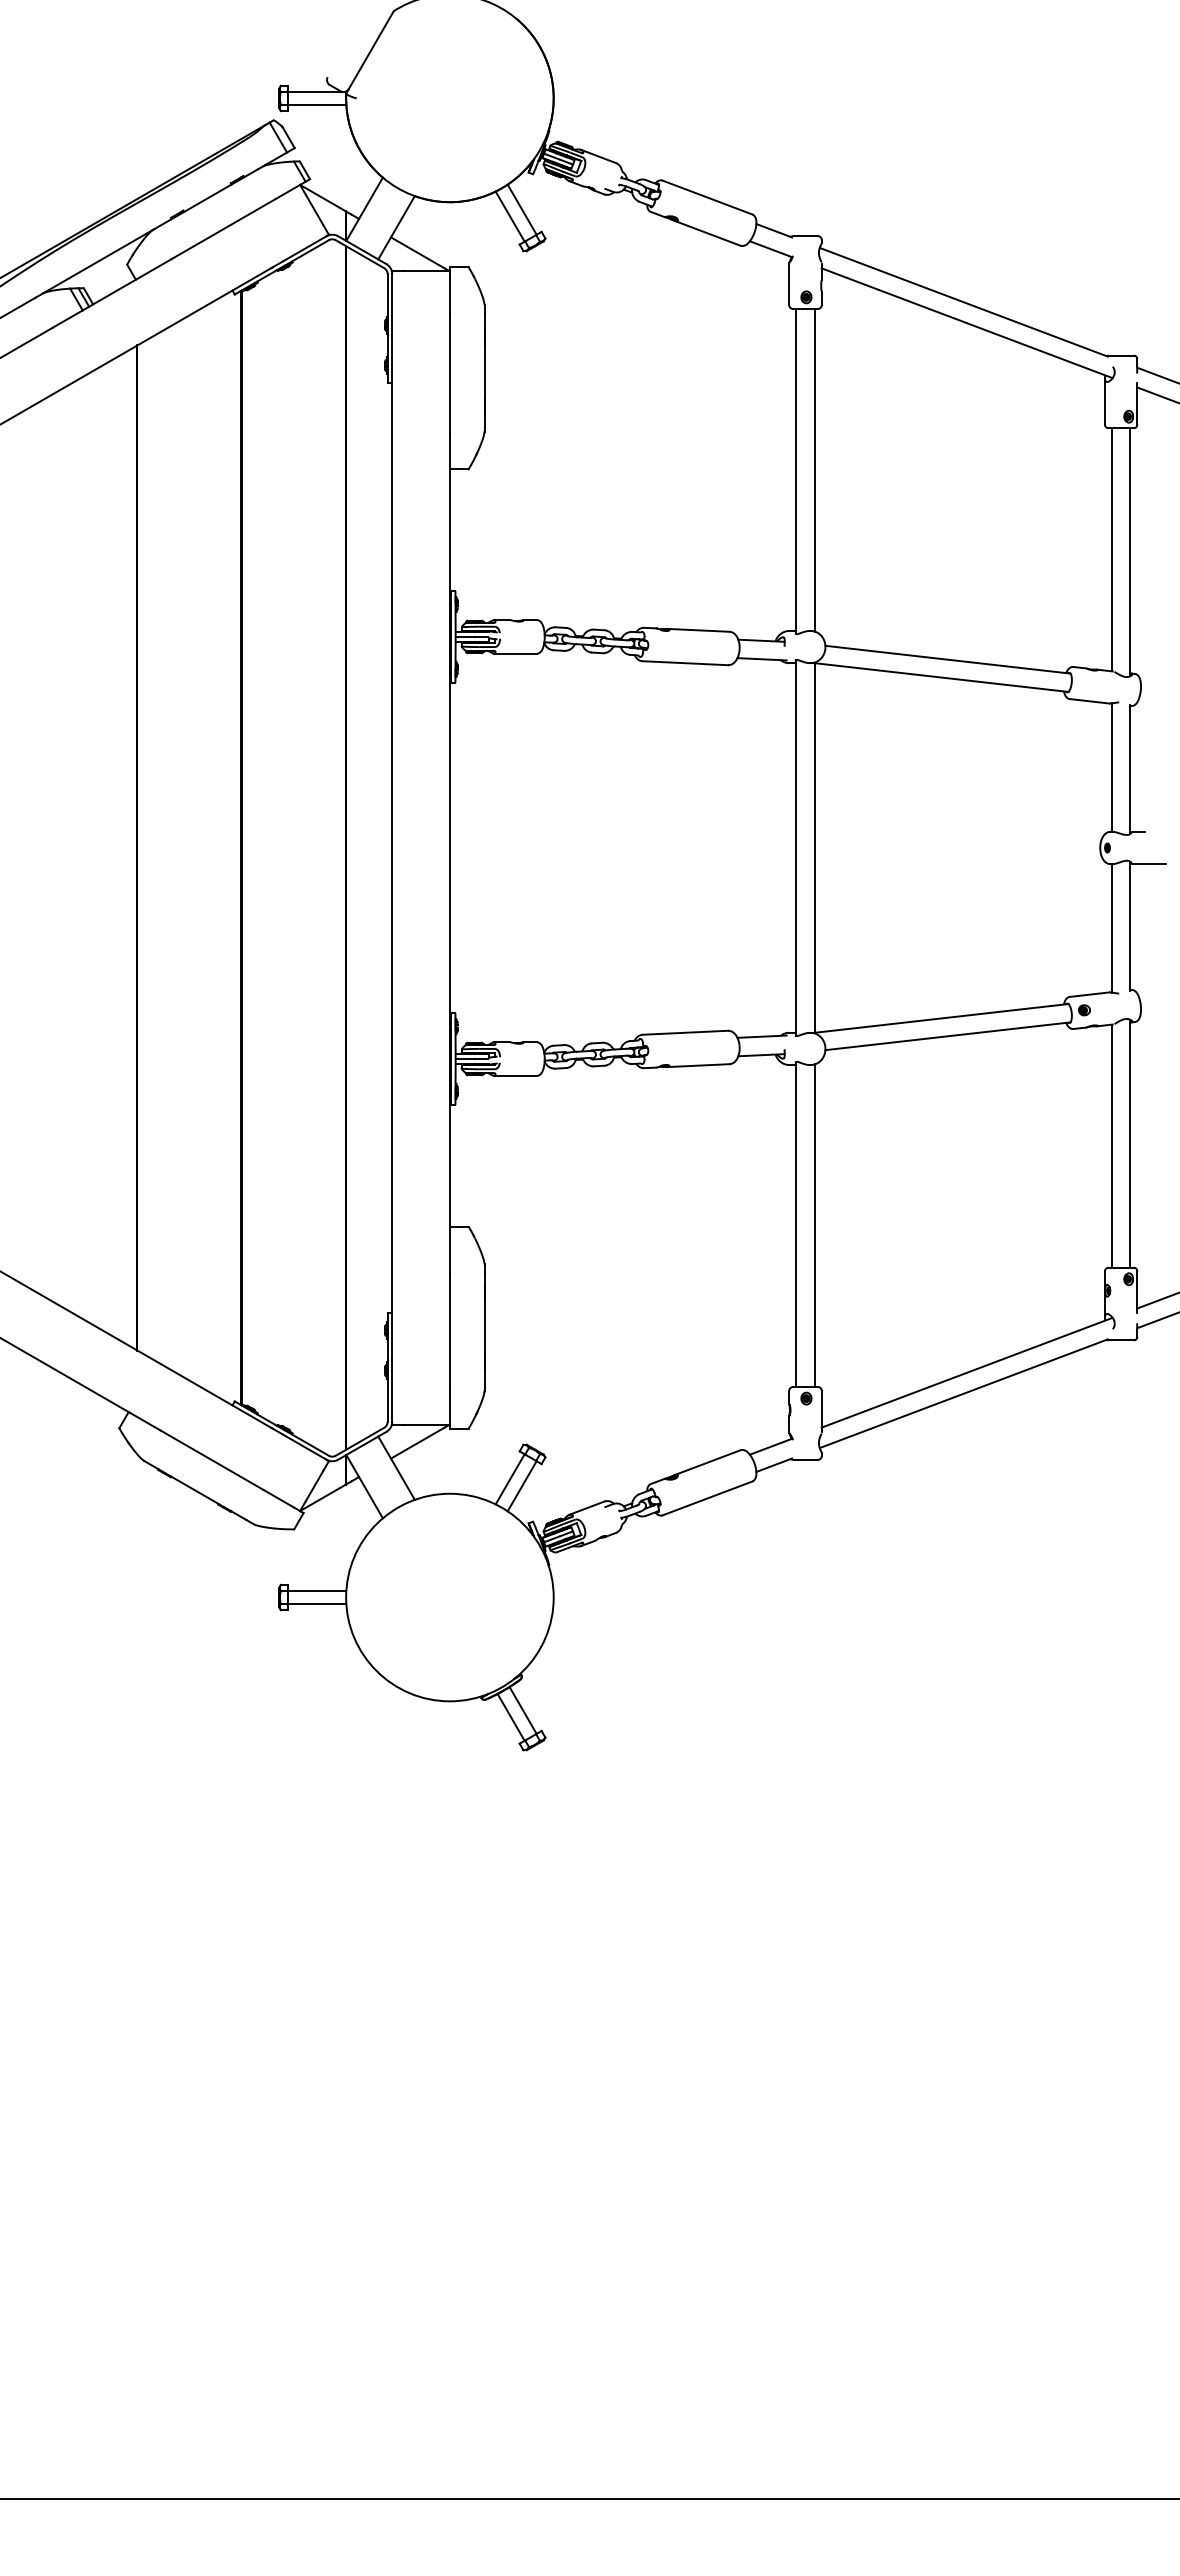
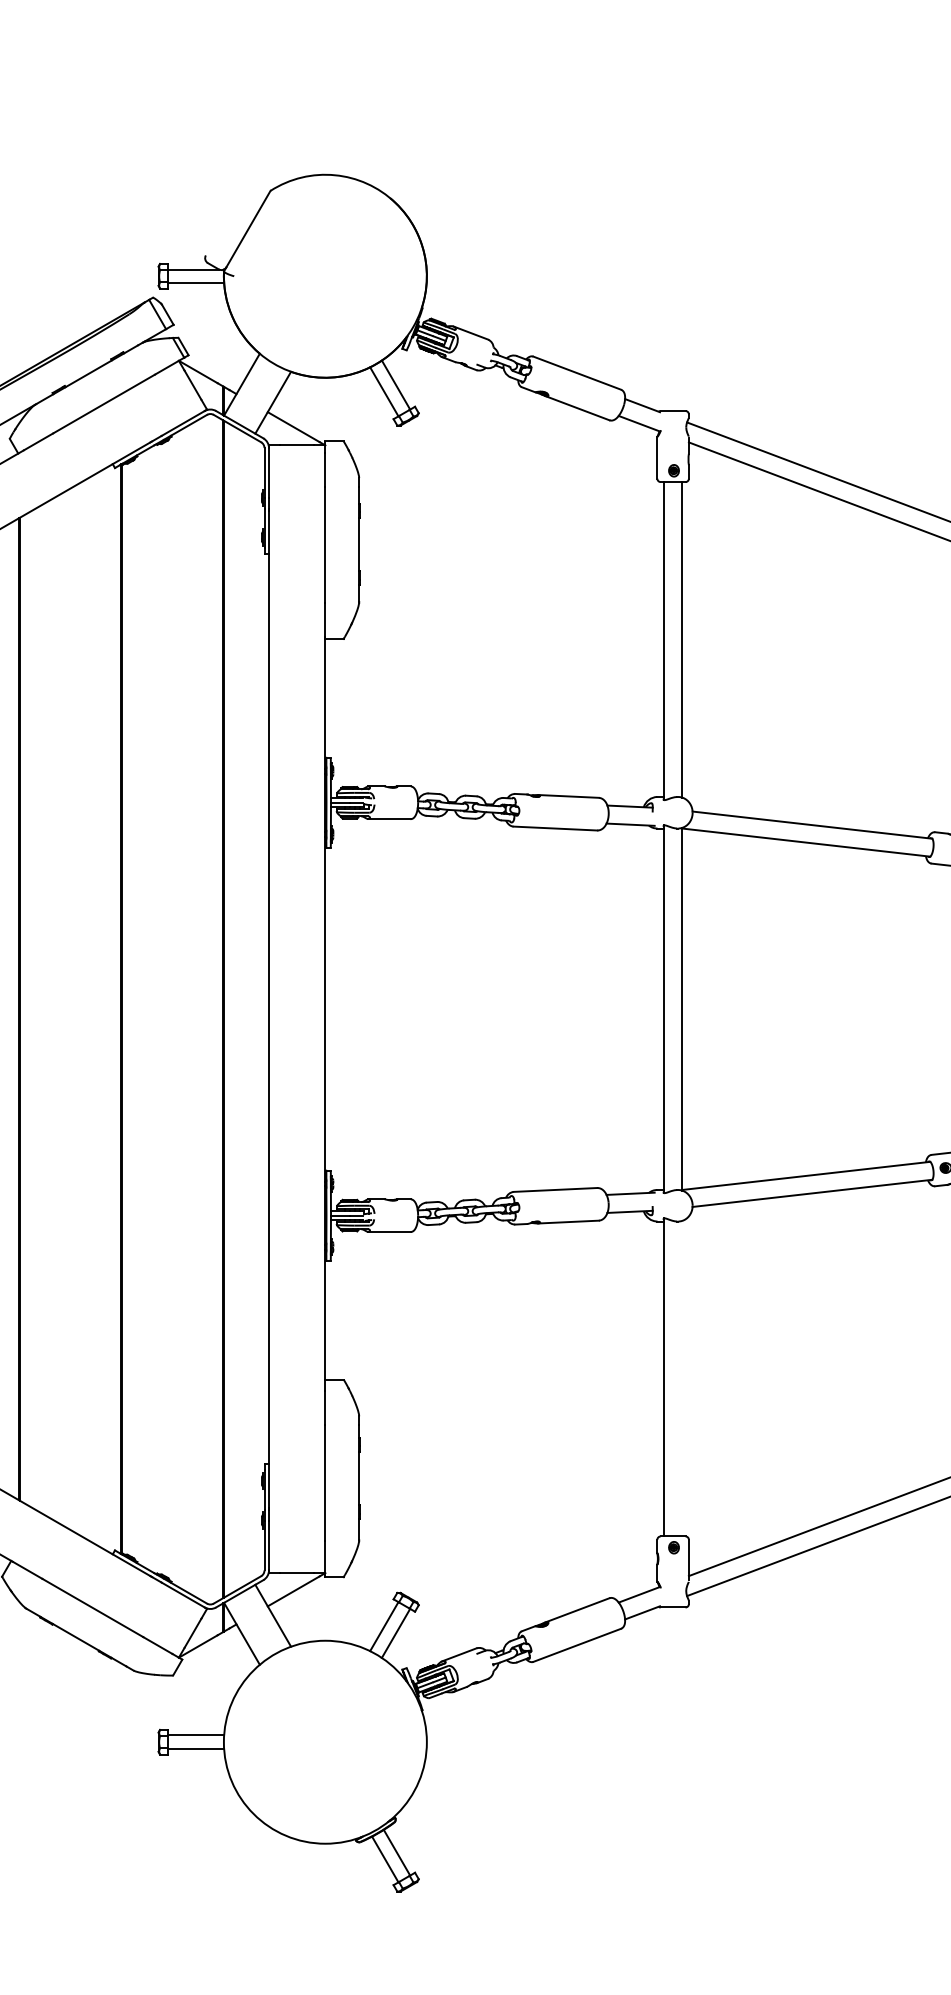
line: (814, 1225) -> (681, 1378), removed

